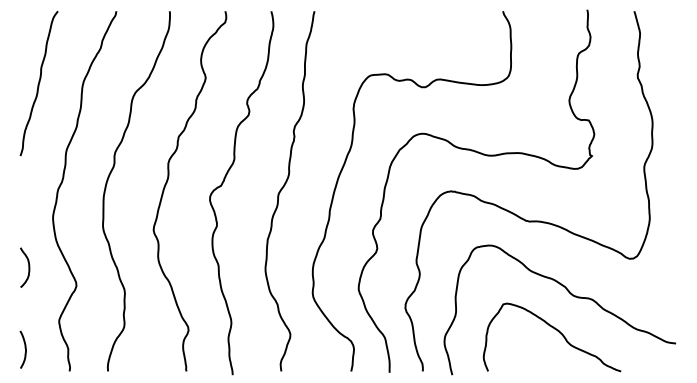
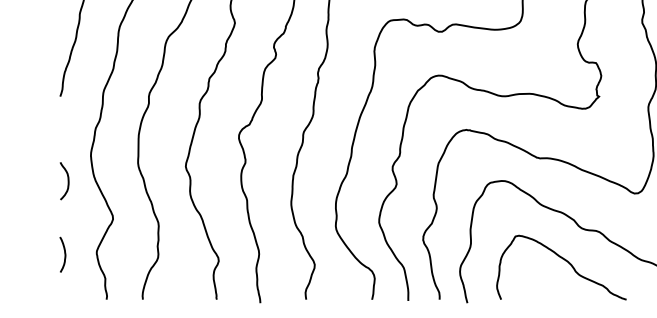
curve: (28, 267) -> (67, 180), moved
curve: (24, 348) -> (64, 253), moved

